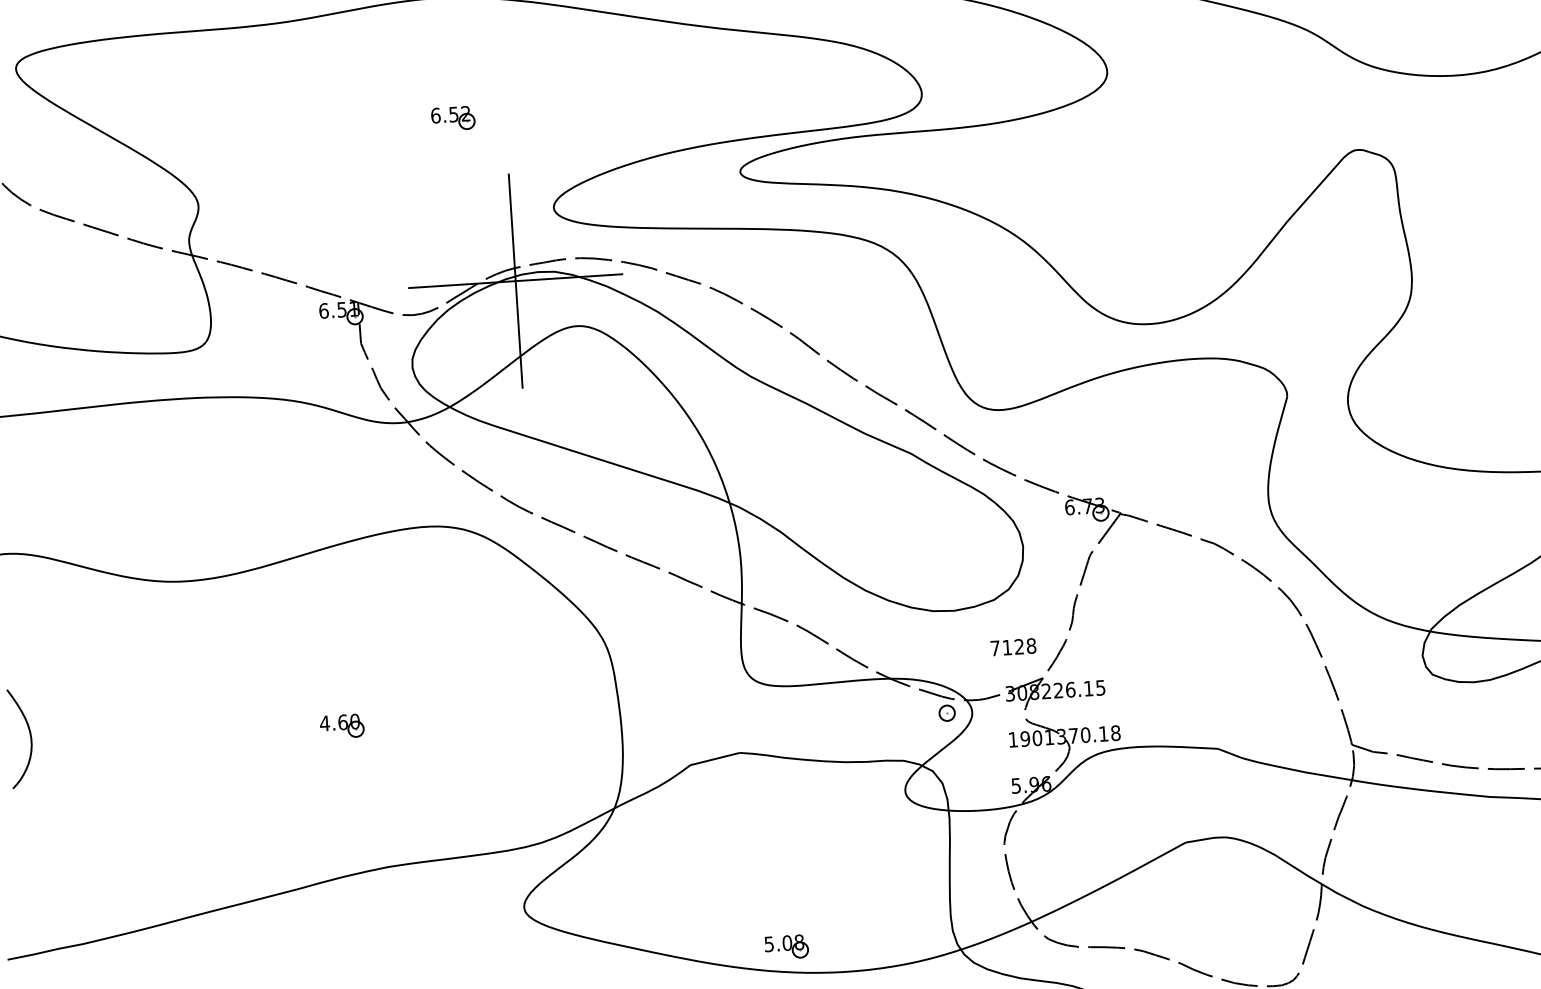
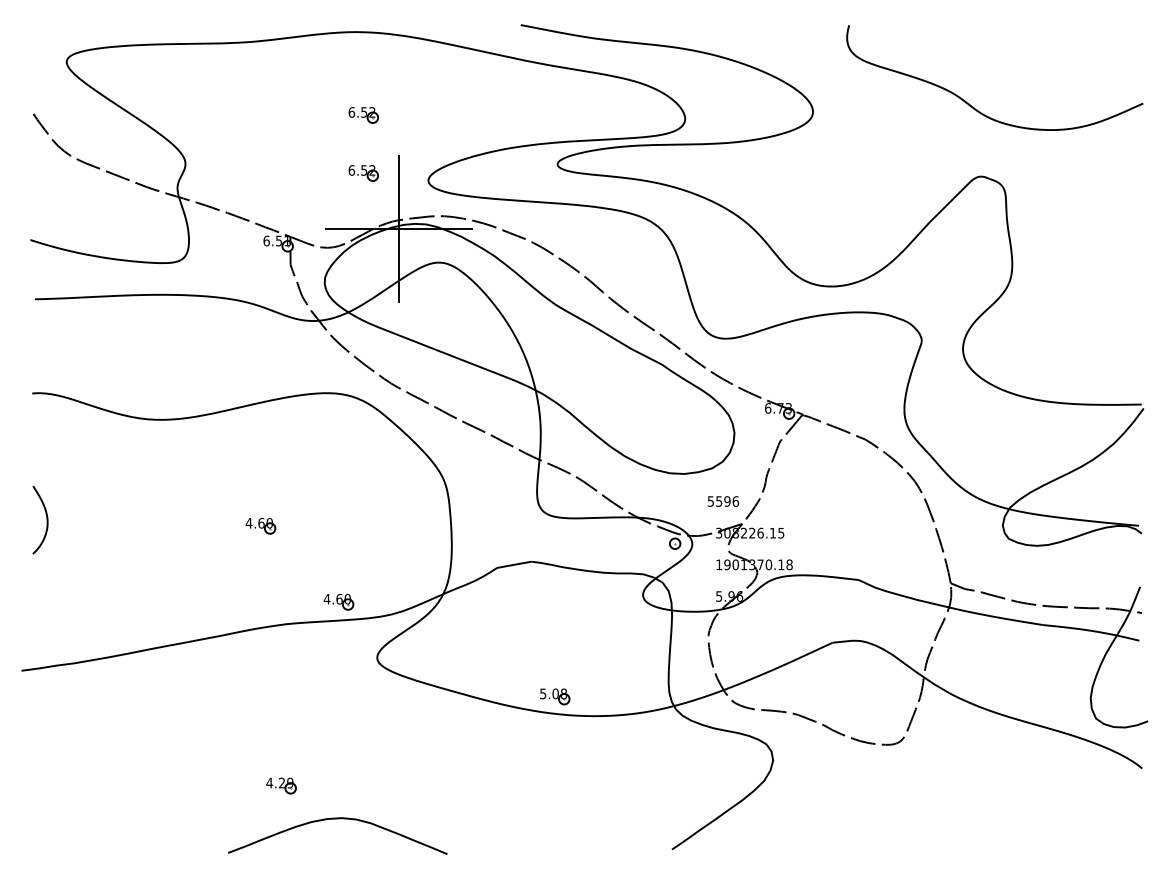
part: (458, 203) -> (363, 173), added
text: (1013, 647) -> (723, 501), 7128 -> 5596
part: (462, 829) -> (338, 601), added

